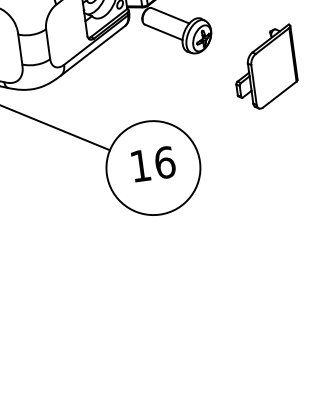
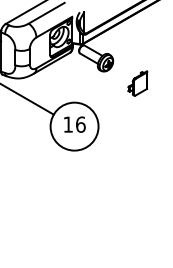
part: (264, 67) -> (137, 83), size x0.6

